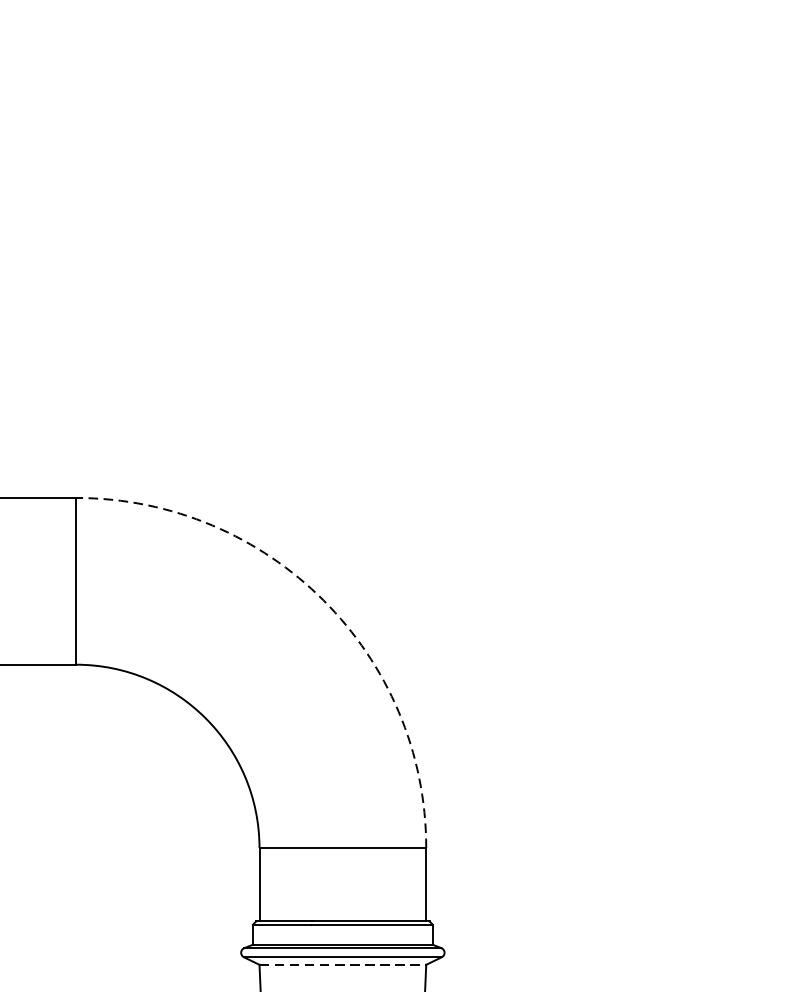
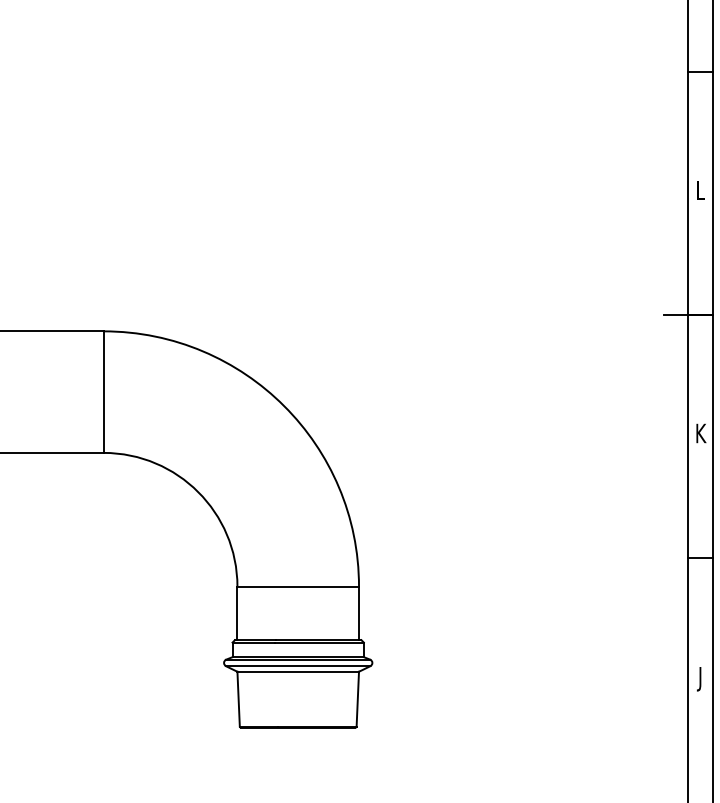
arc: (324, 601) -> (284, 406), dashed -> solid
line: (343, 964) -> (298, 671), dashed -> solid

